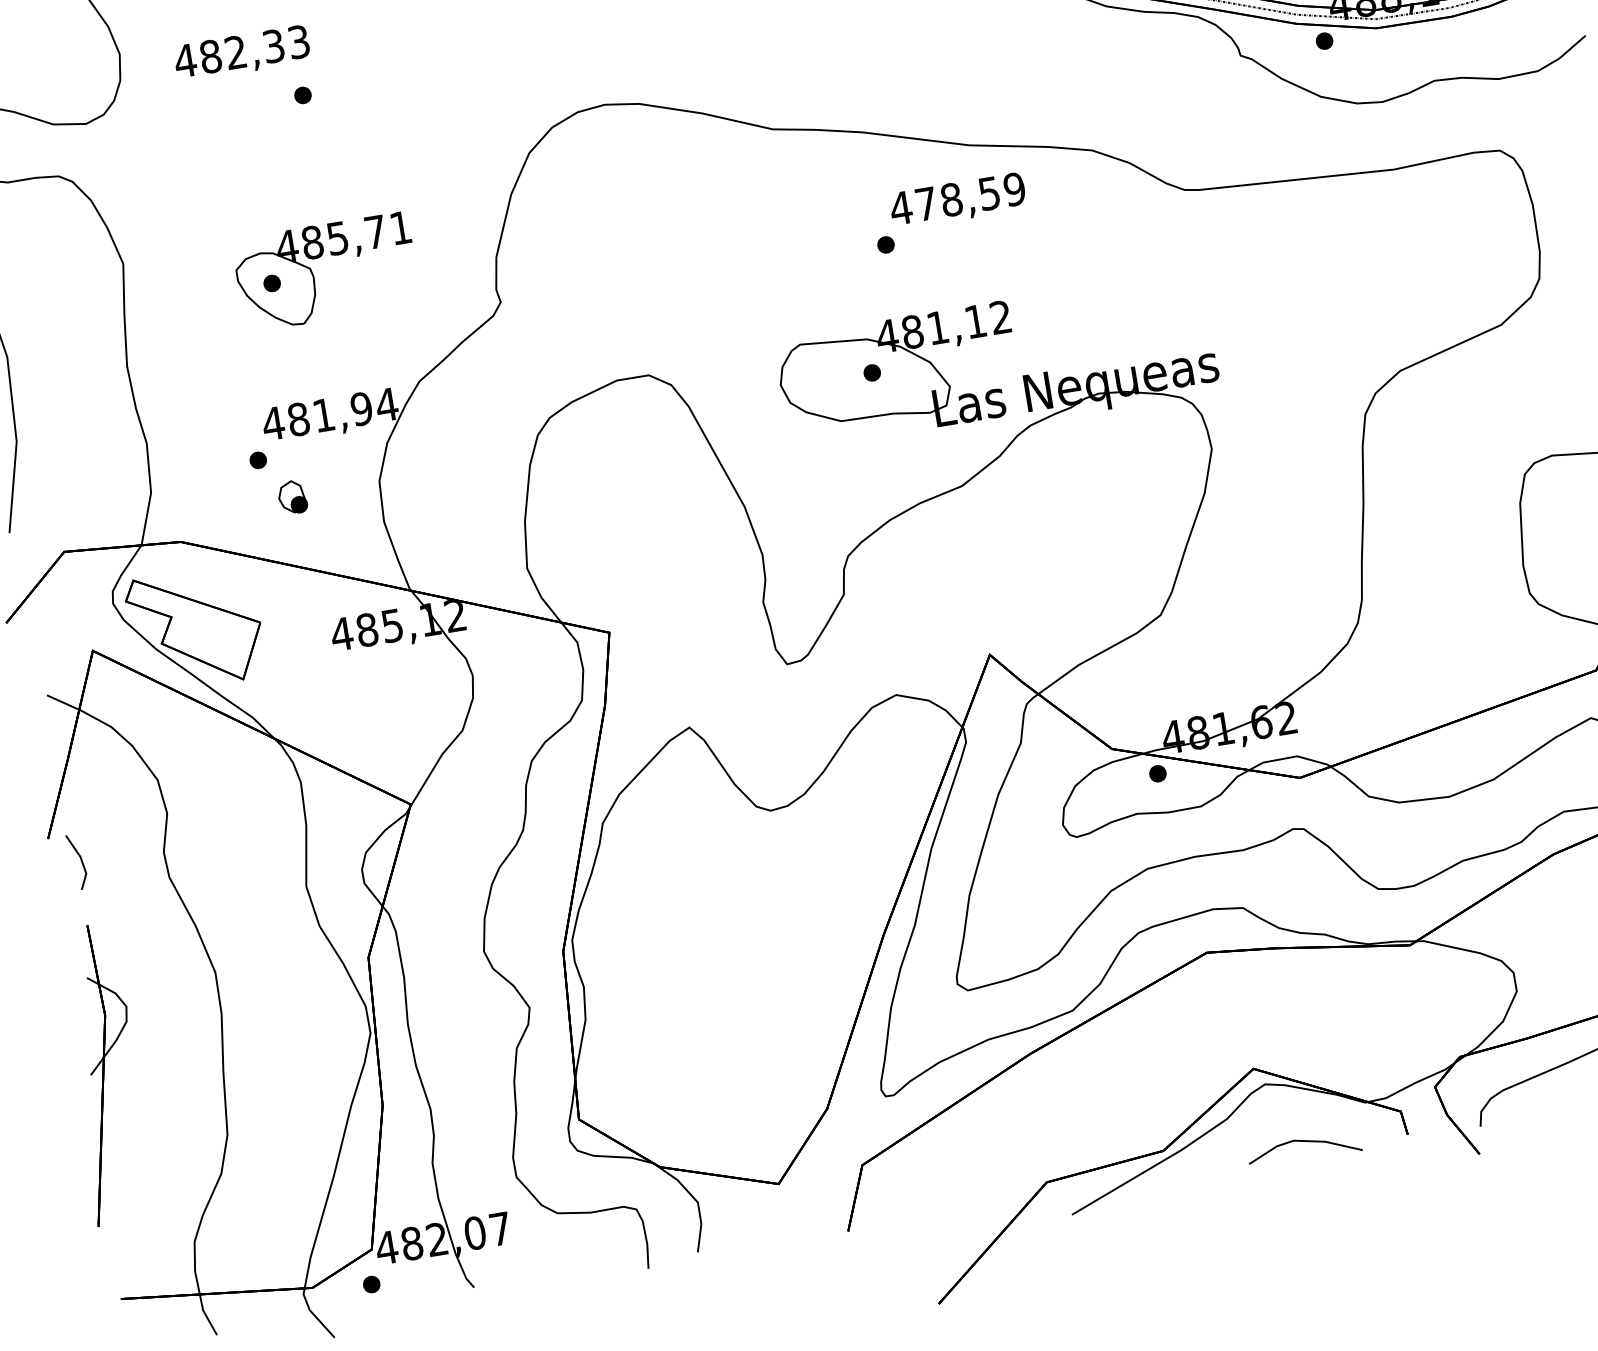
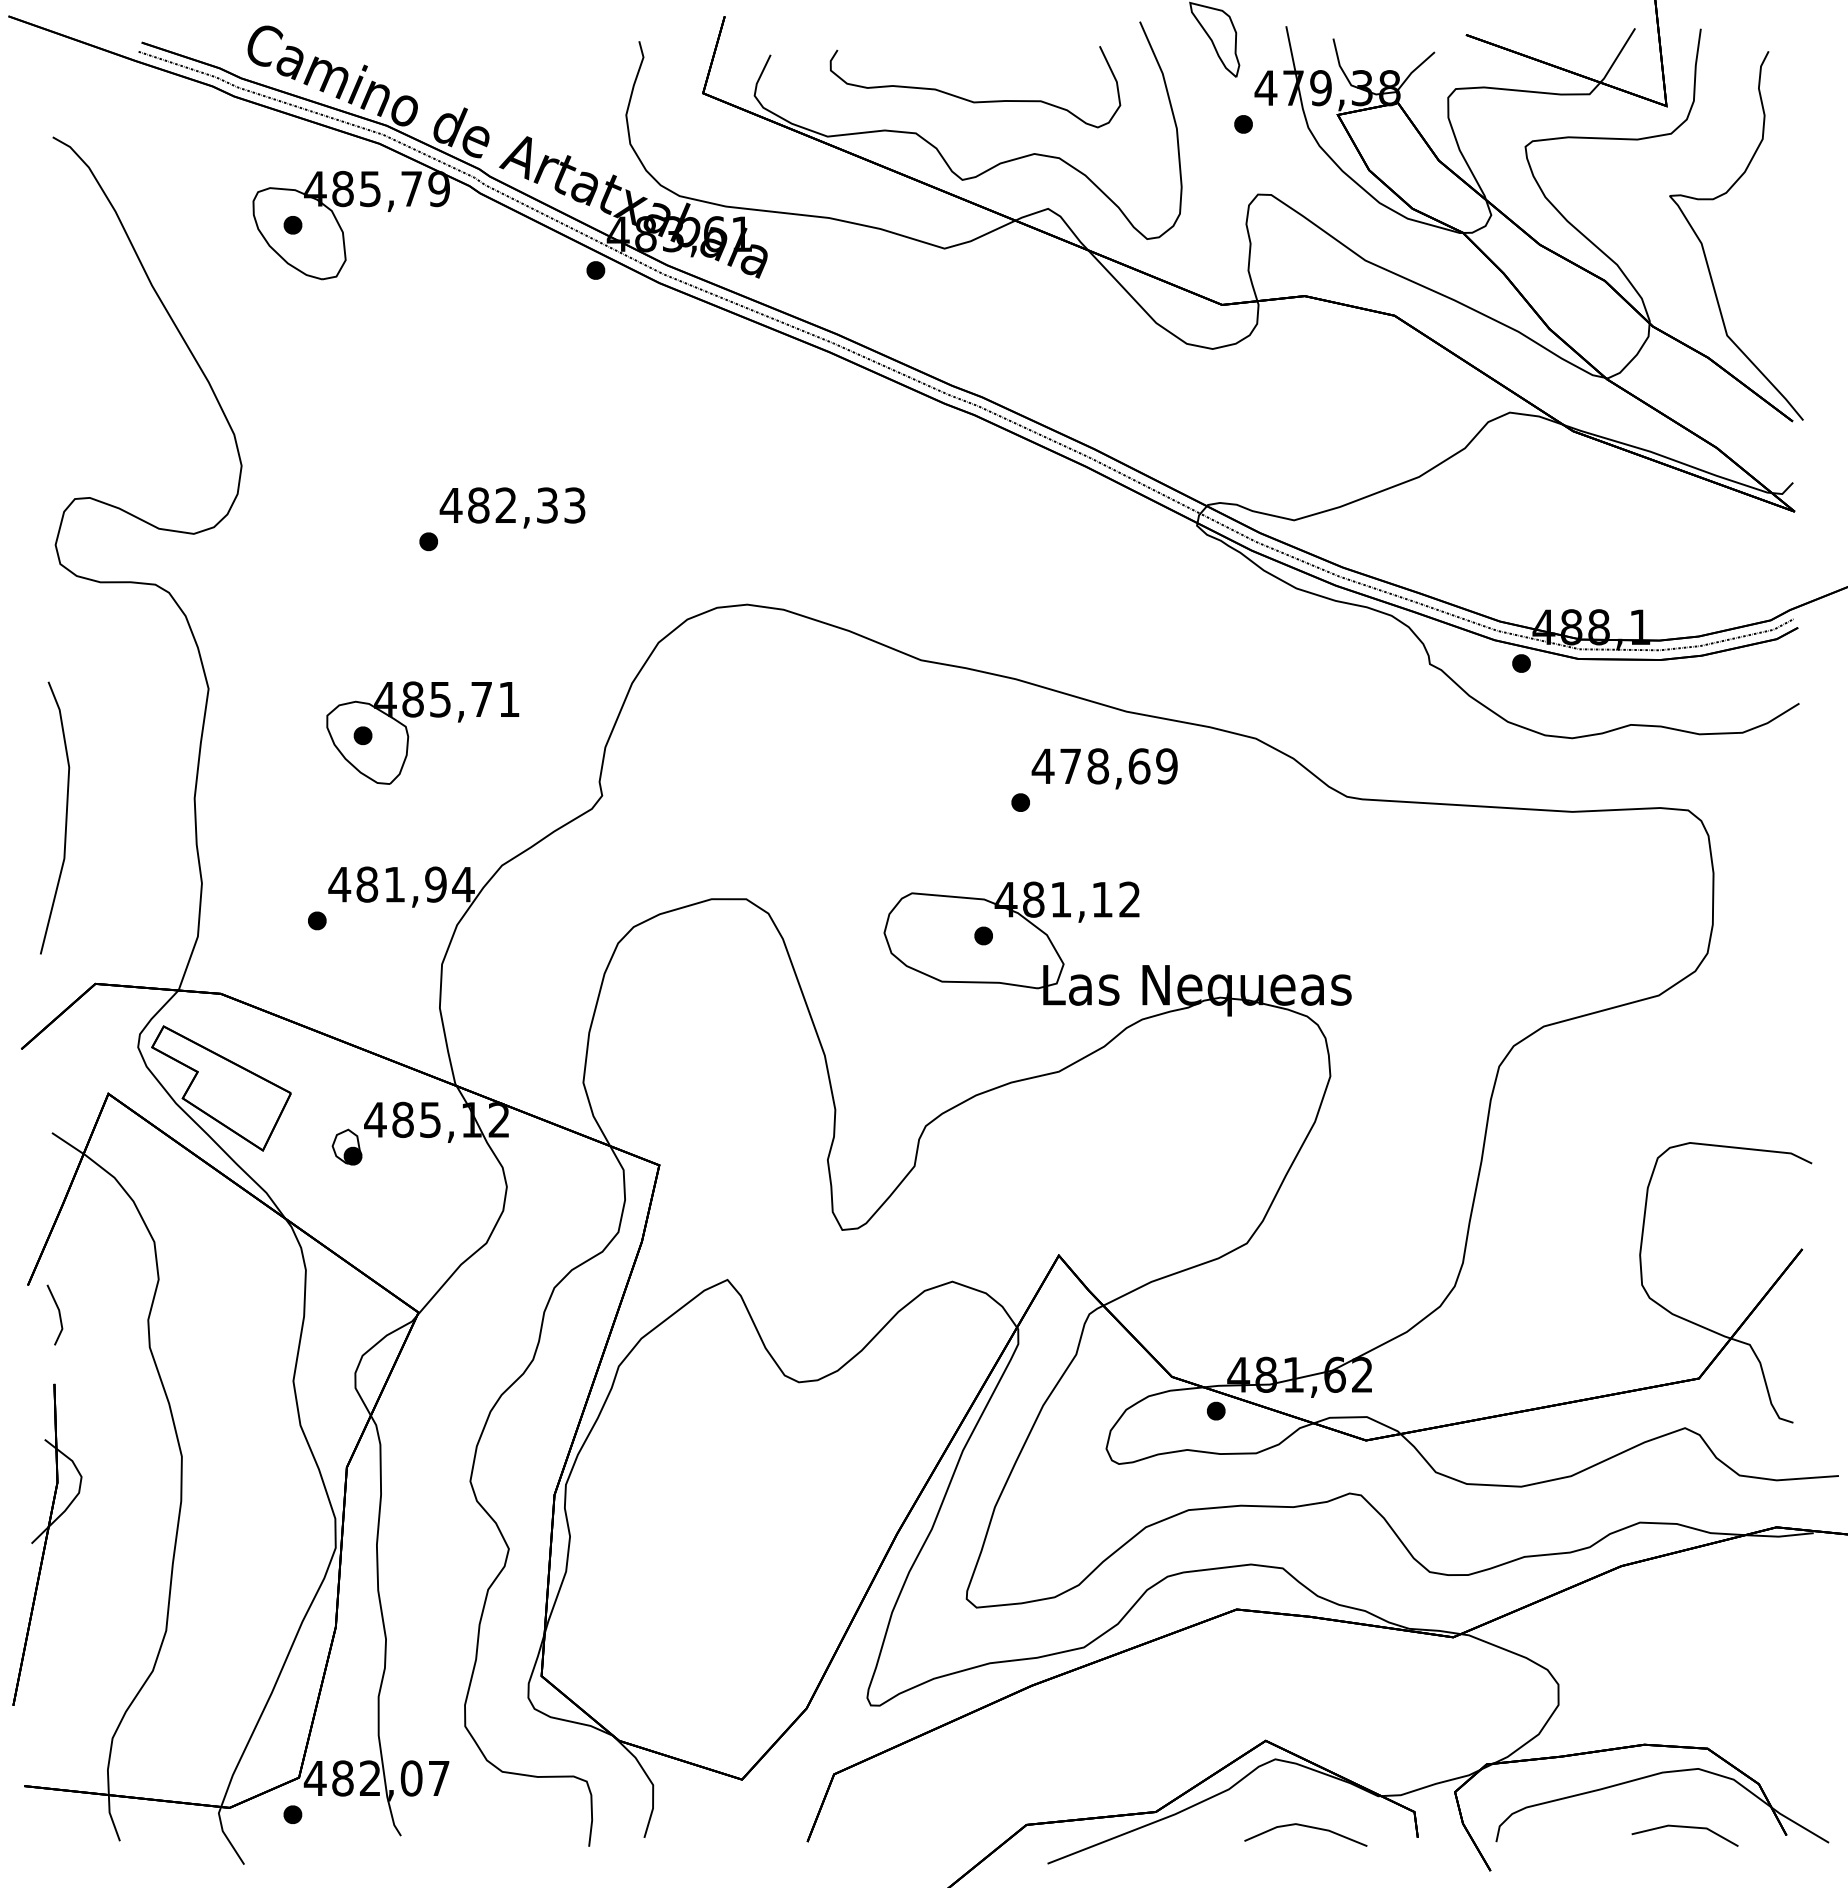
text: (242, 53) -> (512, 507), moved
text: (989, 193) -> (1139, 766), 478,59 -> 478,69
part: (291, 496) -> (346, 1146), moved

